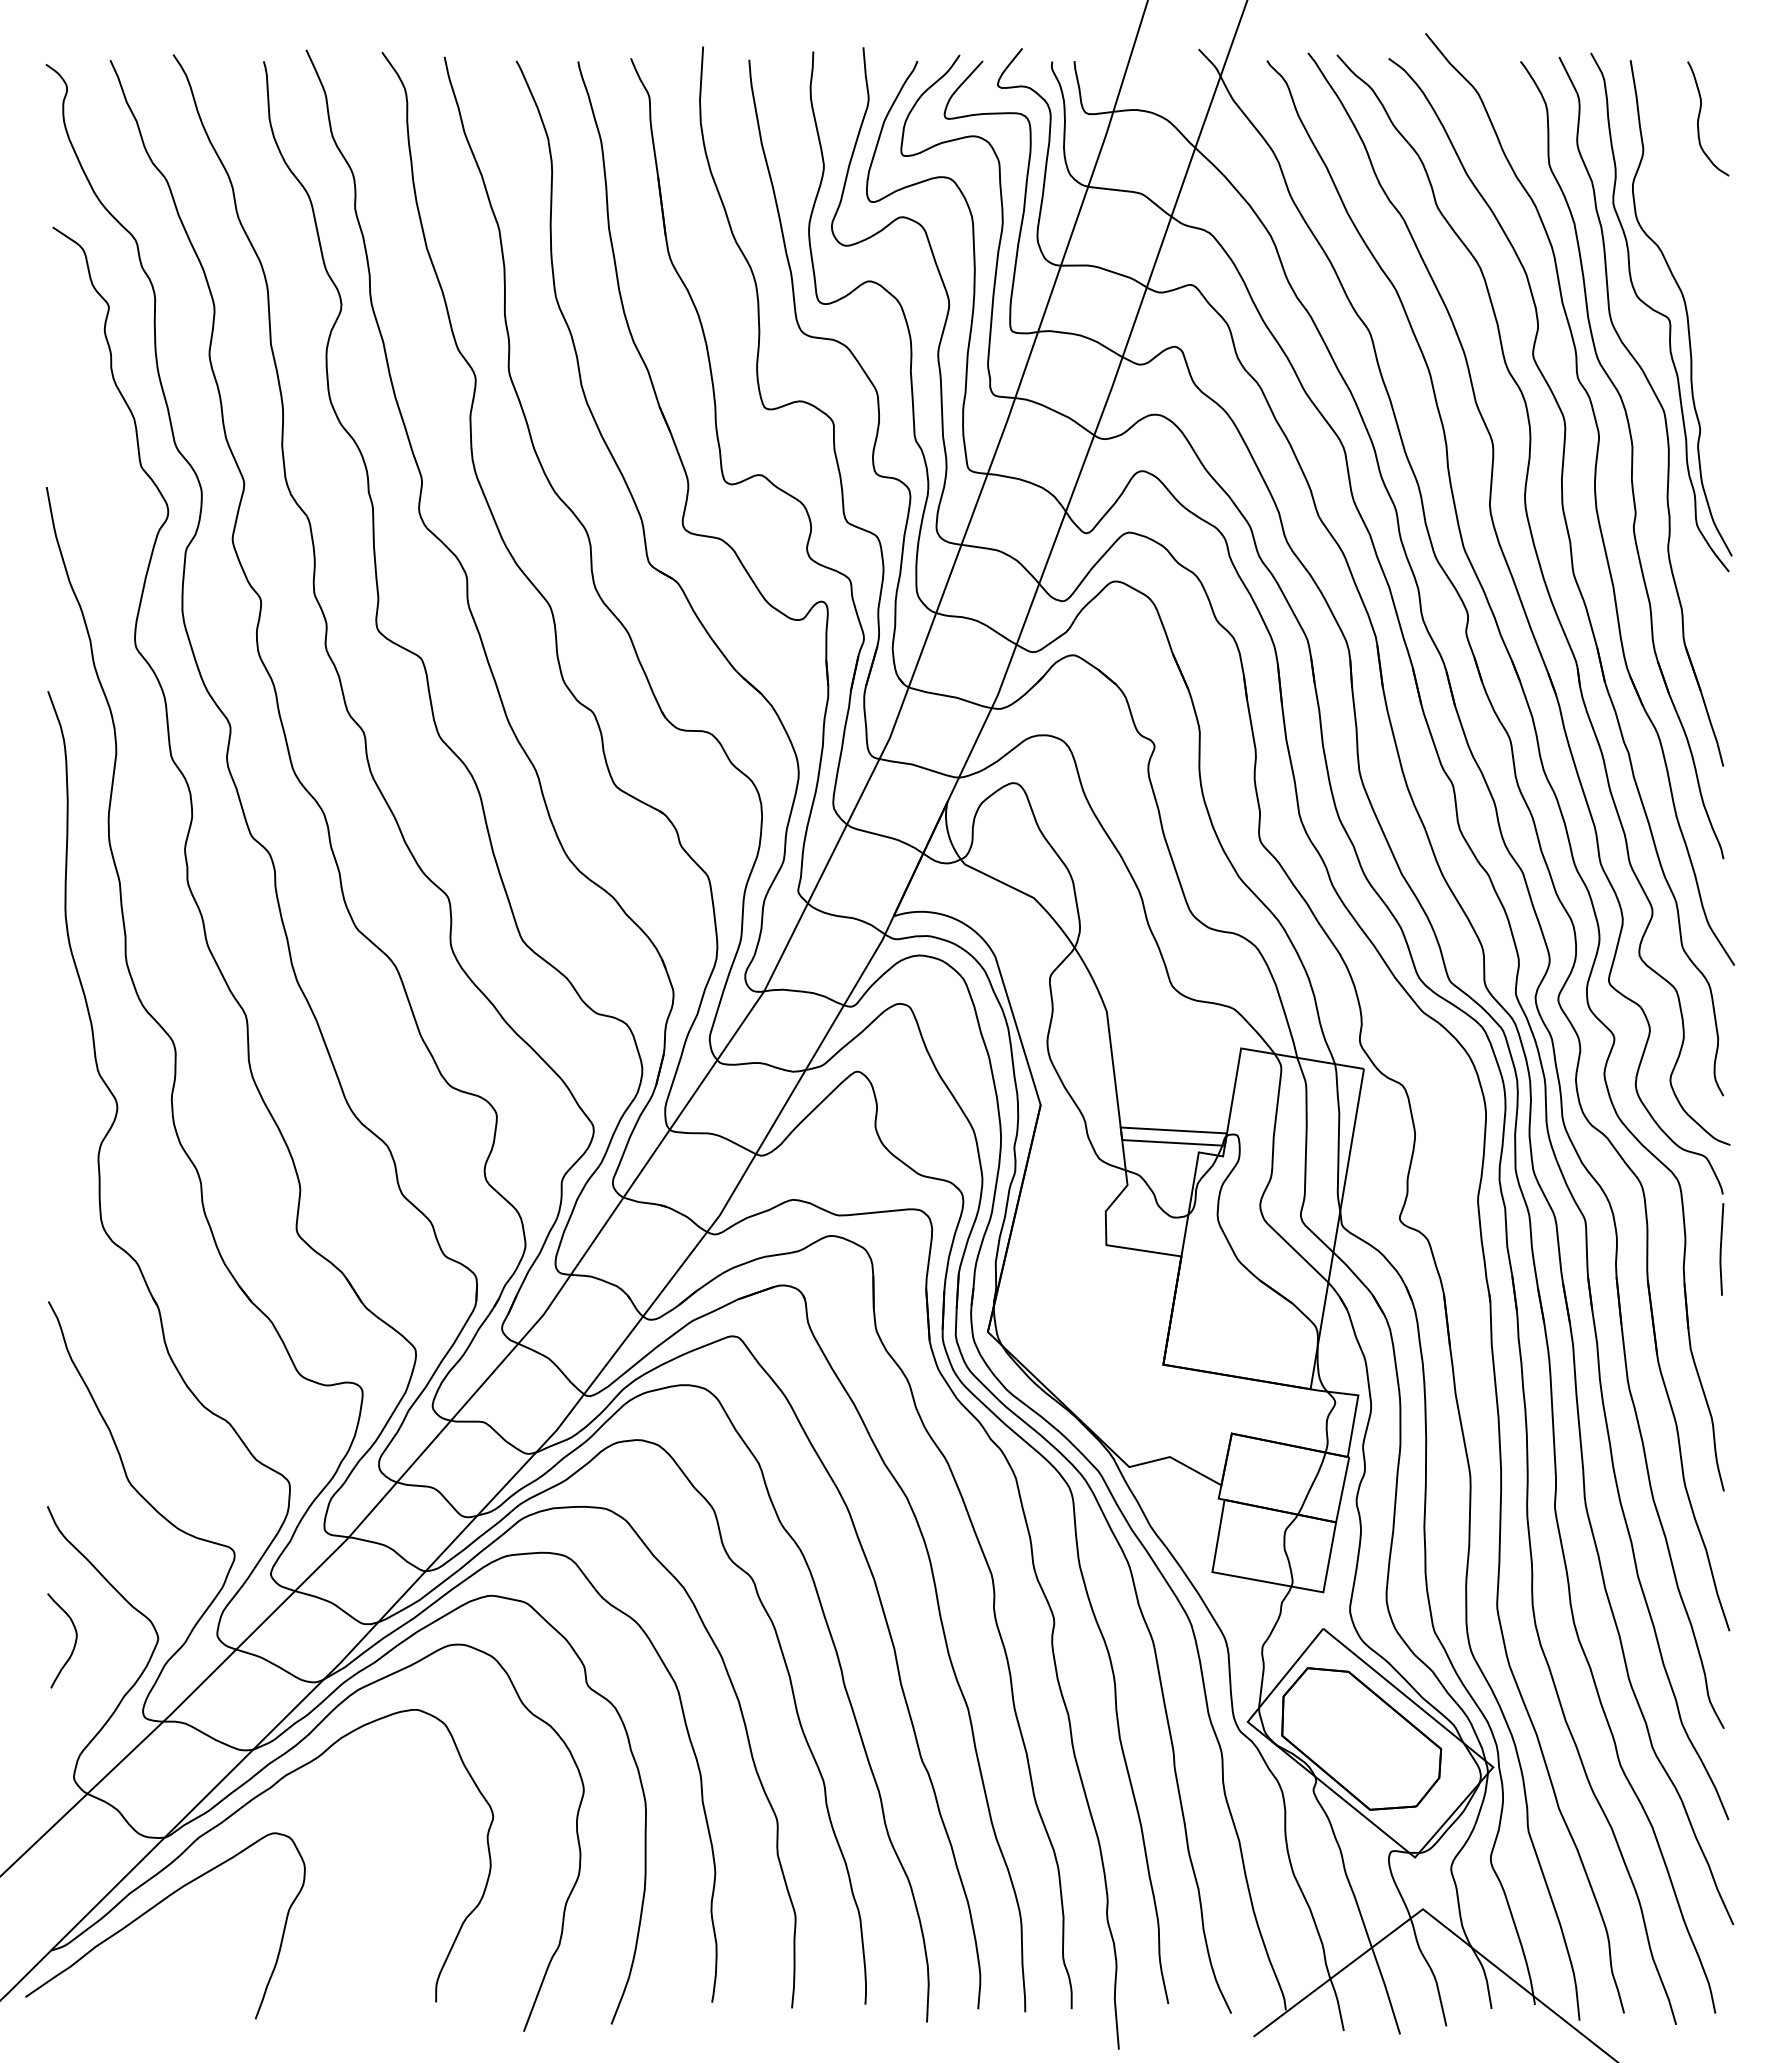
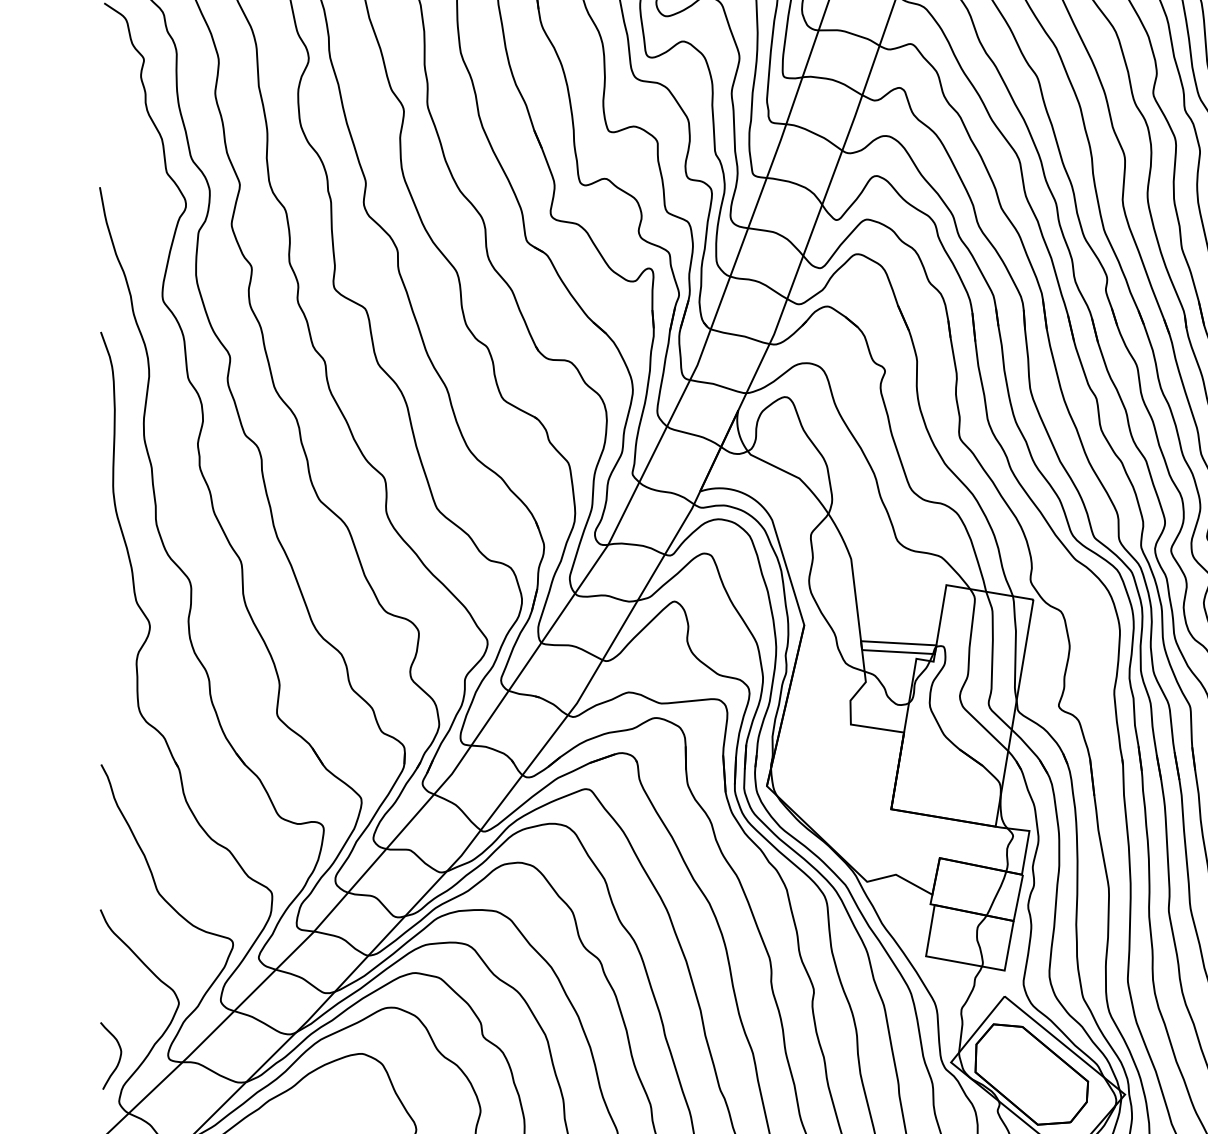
curve: (74, 1642) -> (119, 1057), moved

